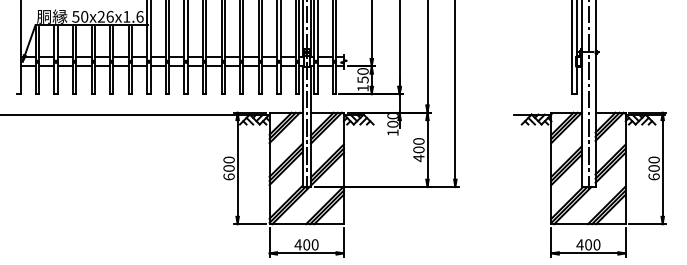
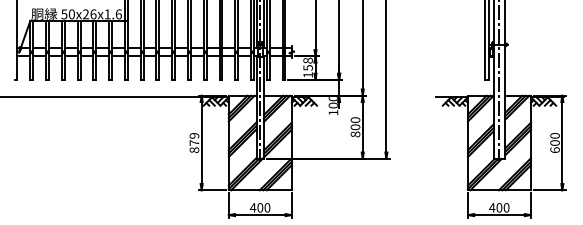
text: (363, 71) -> (308, 60), 150 -> 158
text: (418, 158) -> (355, 134), 400 -> 800
text: (229, 169) -> (194, 143), 600 -> 879

